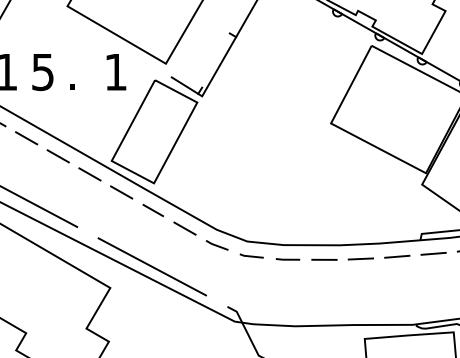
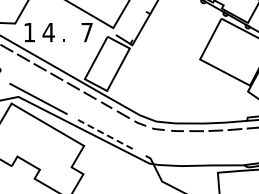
text: (42, 72) -> (48, 32), 5 -> 4
text: (114, 72) -> (86, 32), 1 -> 7
line: (152, 266) -> (106, 134), solid -> dashed

